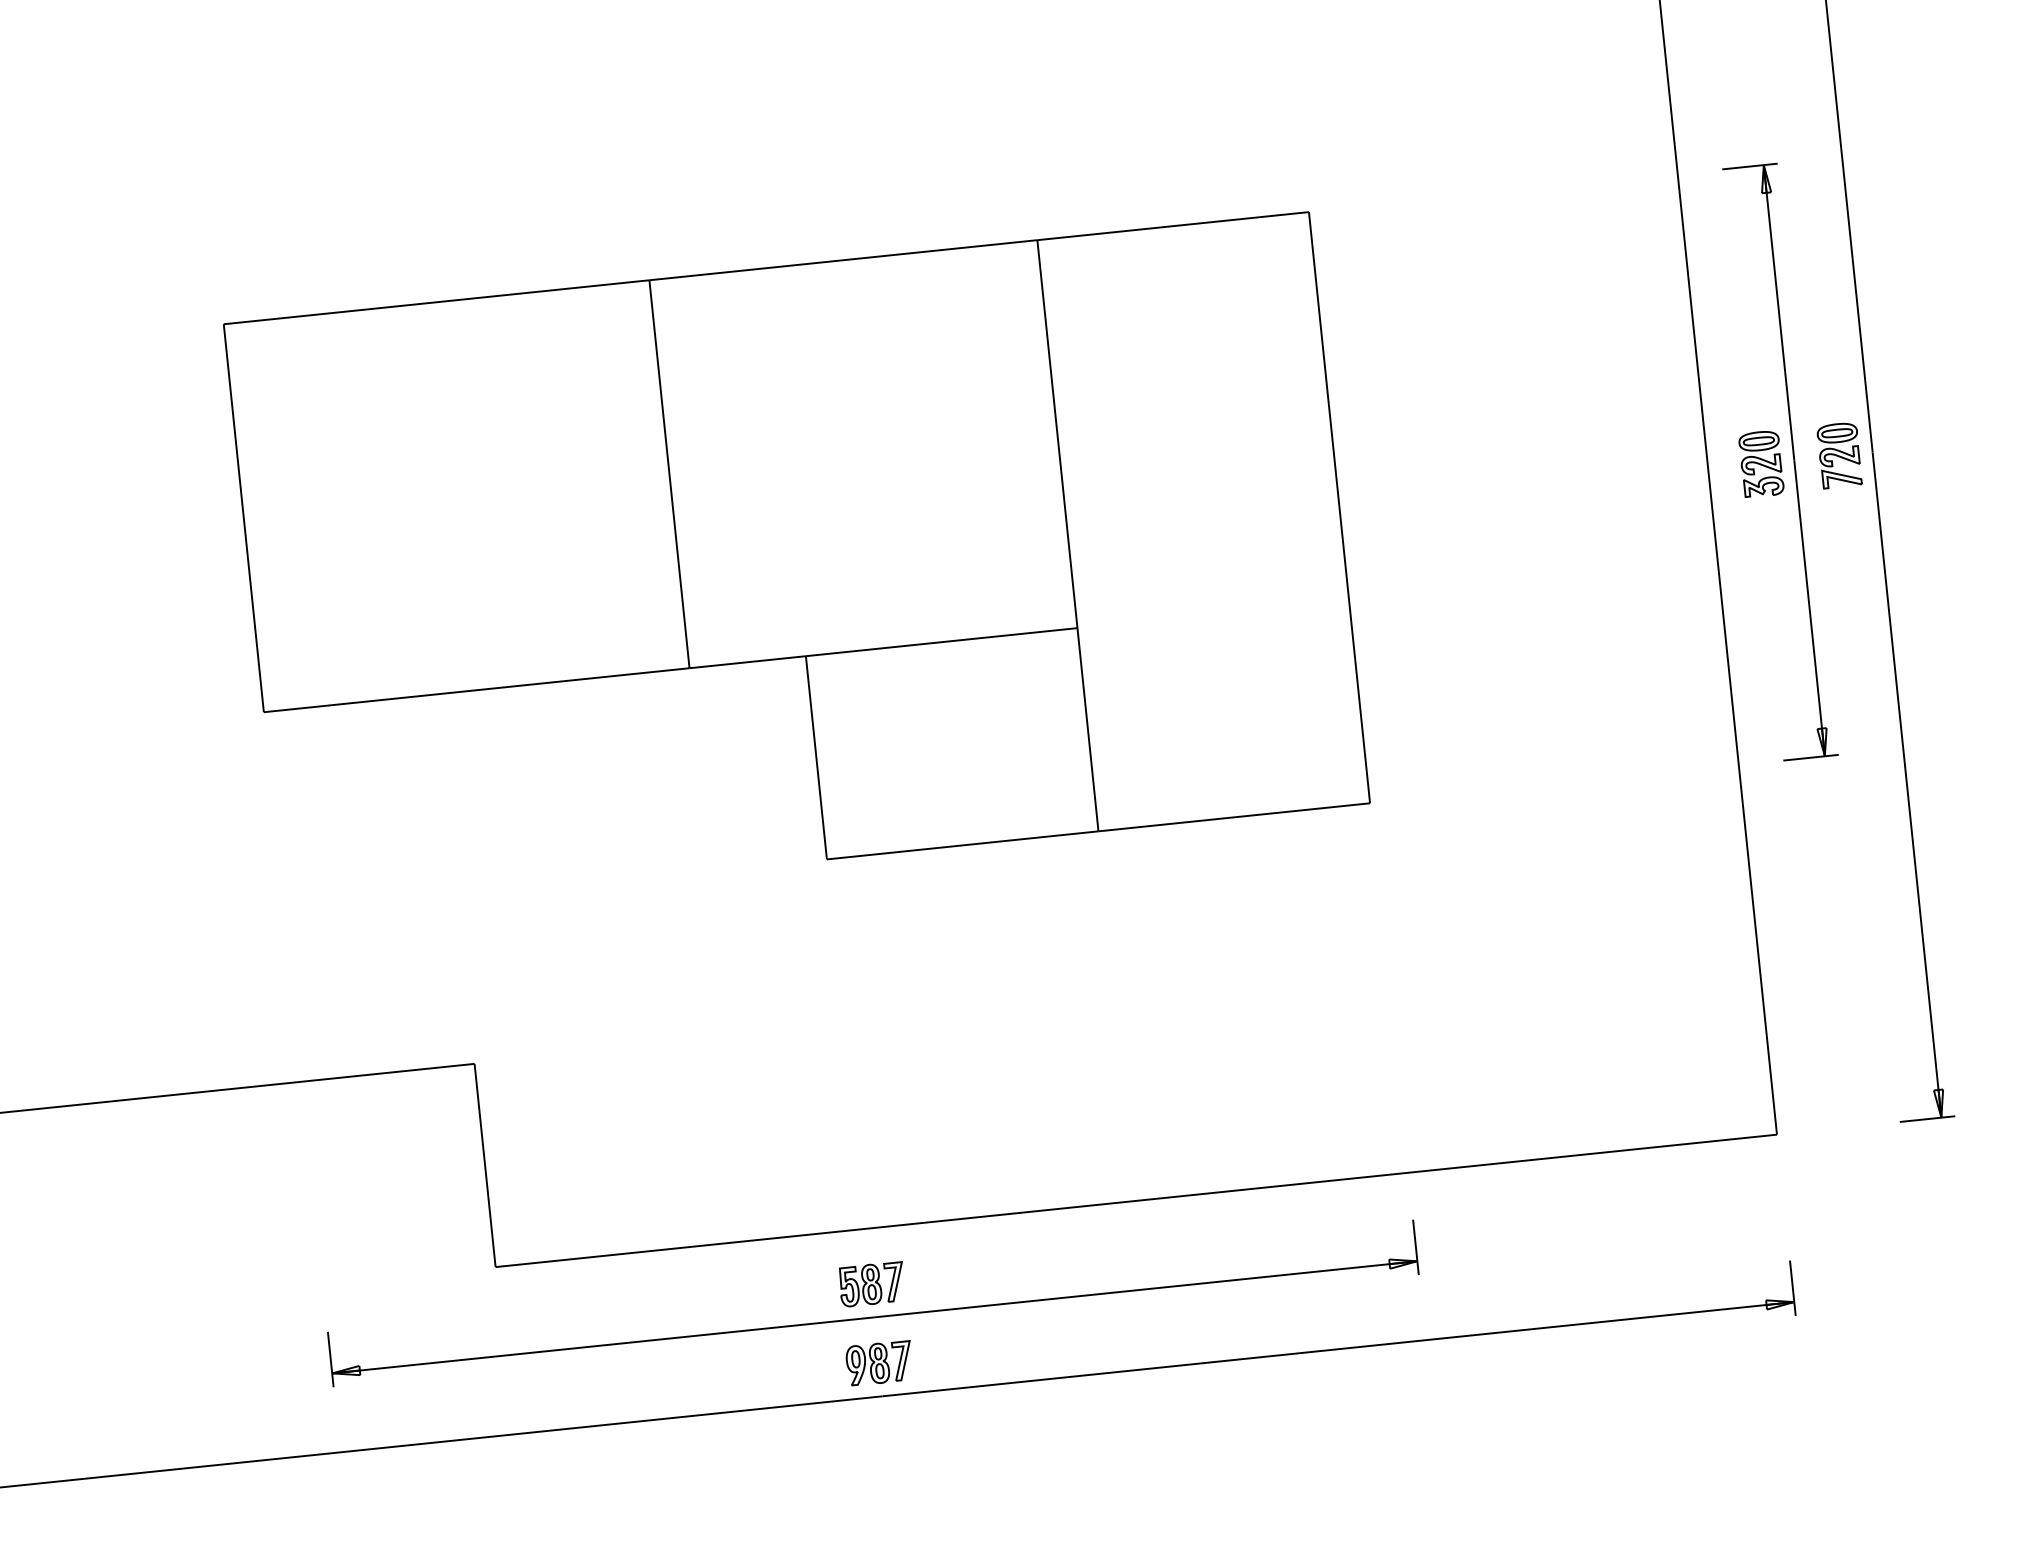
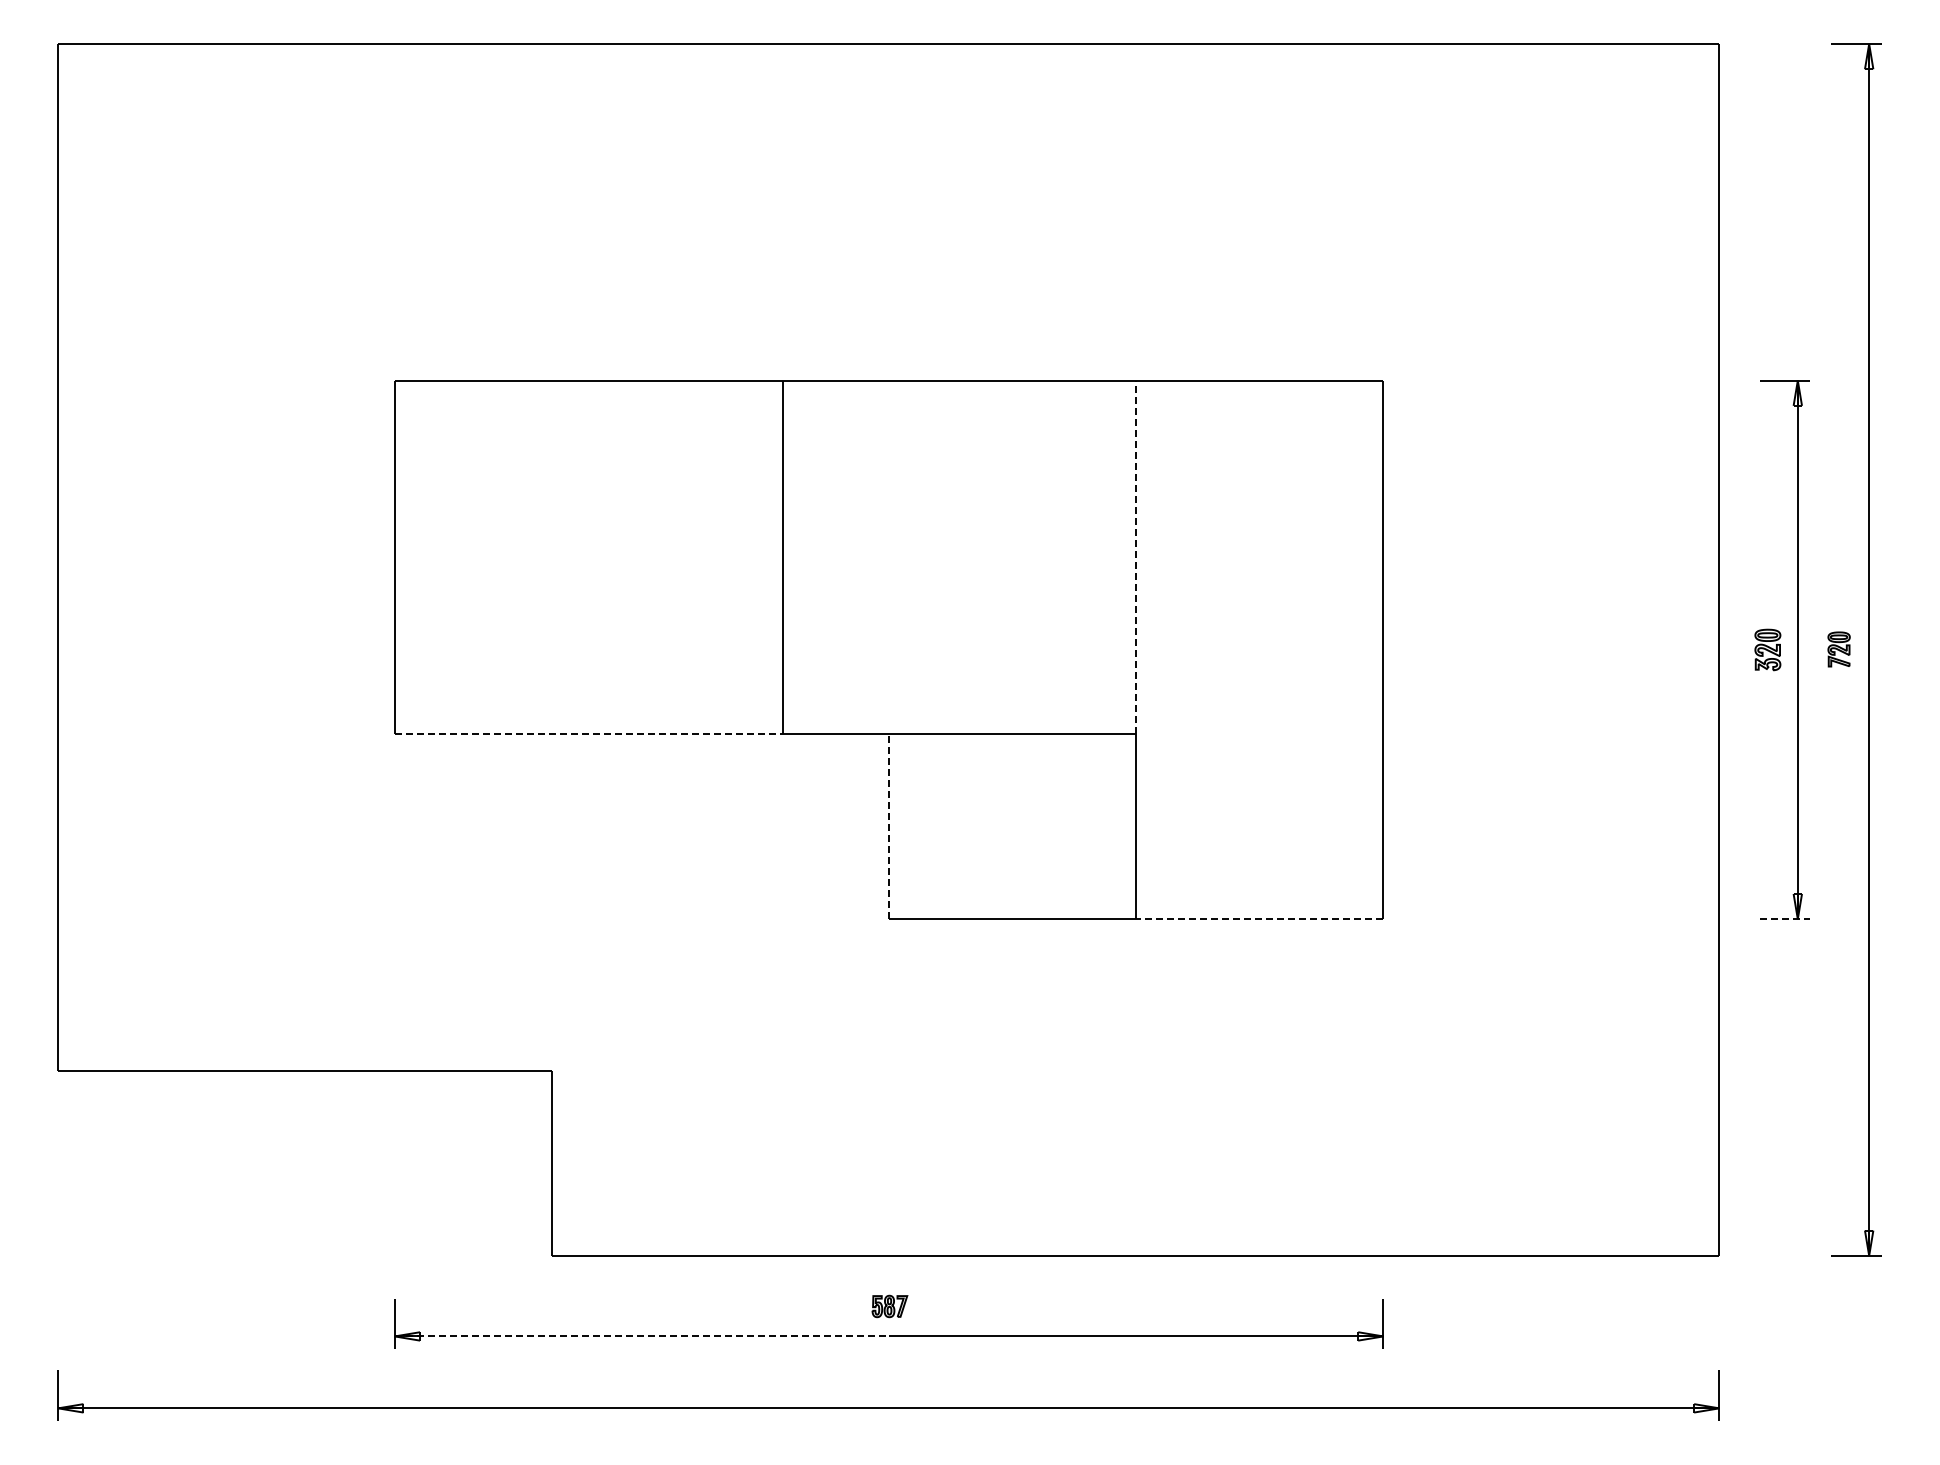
line: (1057, 434) -> (1136, 557), solid -> dashed
part: (1838, 455) -> (1838, 649), size x0.6
part: (1761, 463) -> (1767, 649), size x0.7
line: (476, 690) -> (588, 734), solid -> dashed
line: (816, 757) -> (888, 826), solid -> dashed
line: (1811, 758) -> (1785, 919), solid -> dashed
line: (1234, 817) -> (1259, 919), solid -> dashed
part: (871, 1284) -> (889, 1306), size x0.6
line: (604, 1345) -> (642, 1336), solid -> dashed
part: (879, 1363) -> (889, 1378), removed

